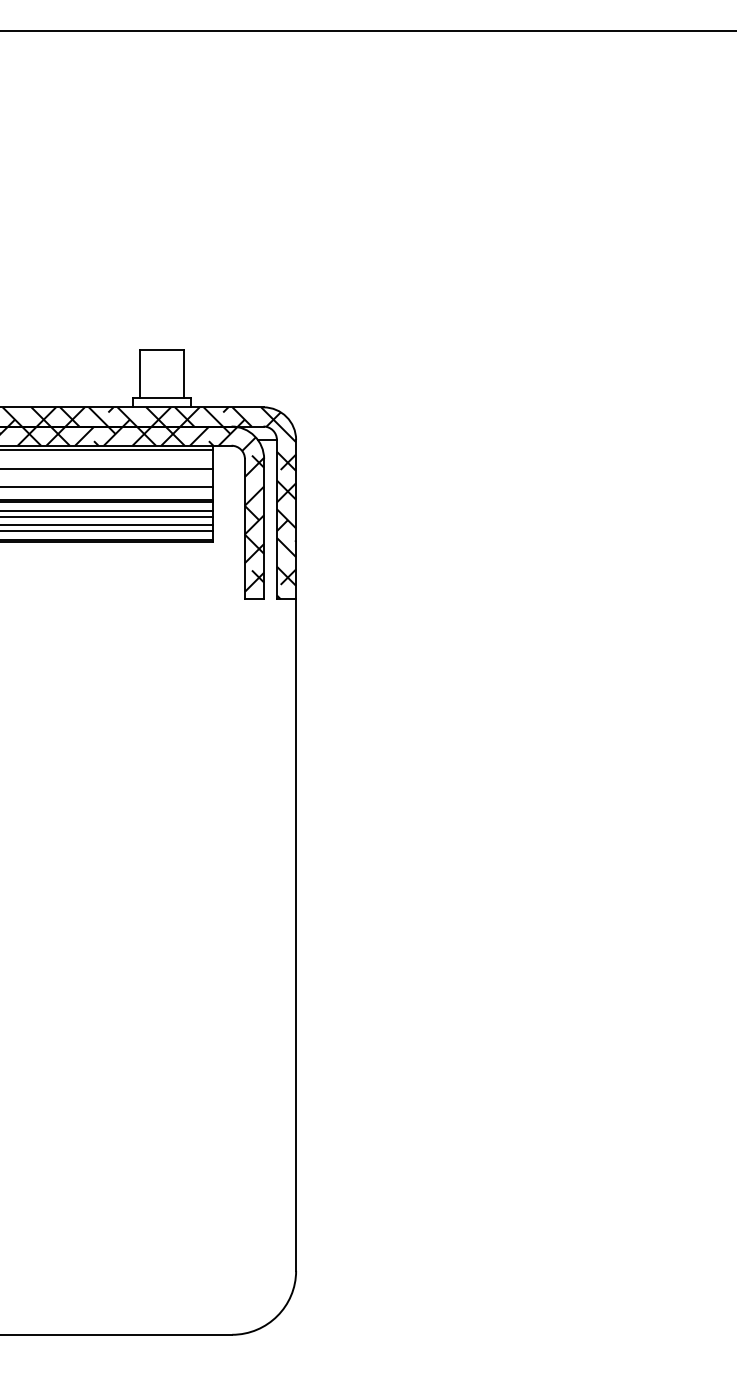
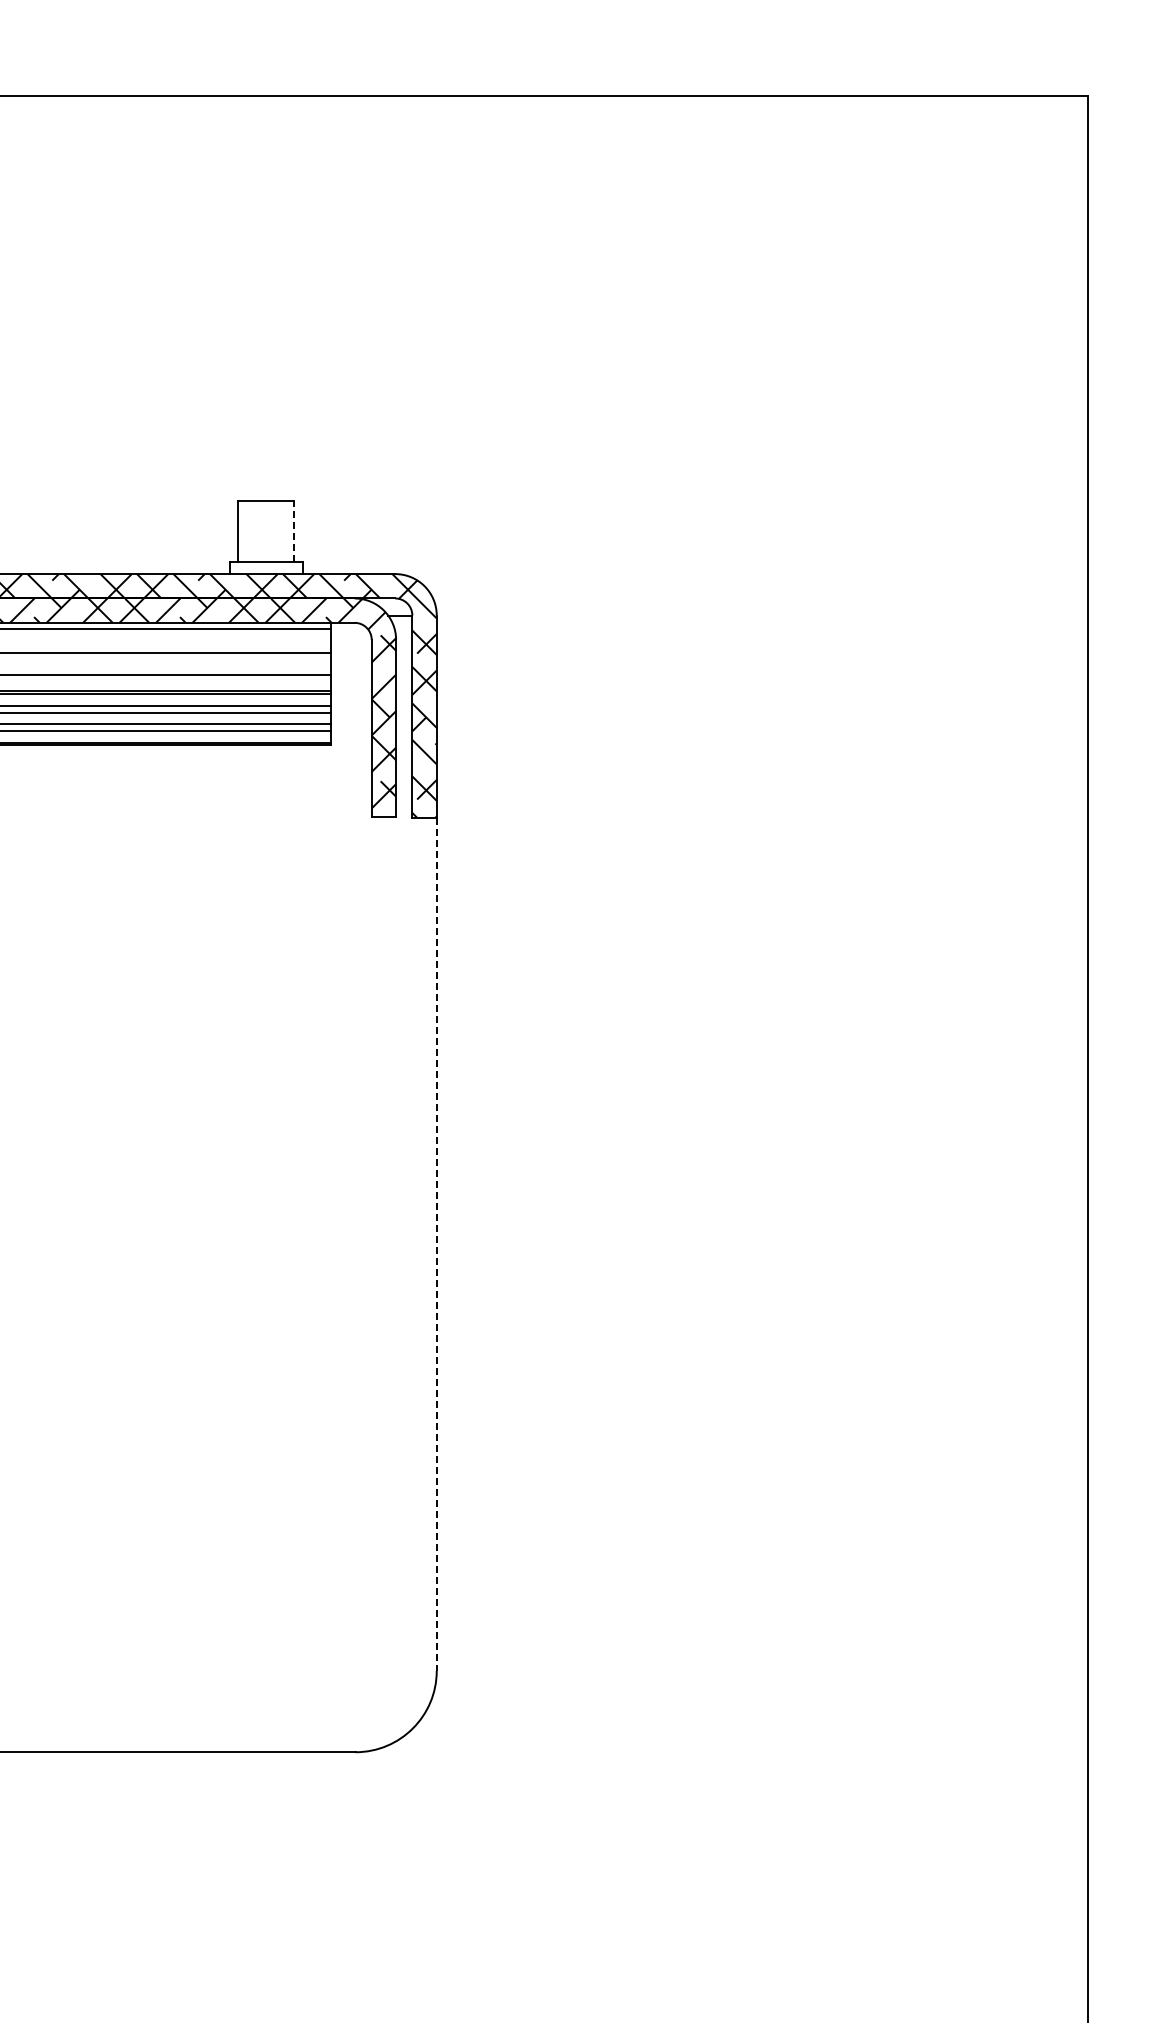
line: (184, 373) -> (294, 530), solid -> dashed
line: (295, 935) -> (436, 1244), solid -> dashed

